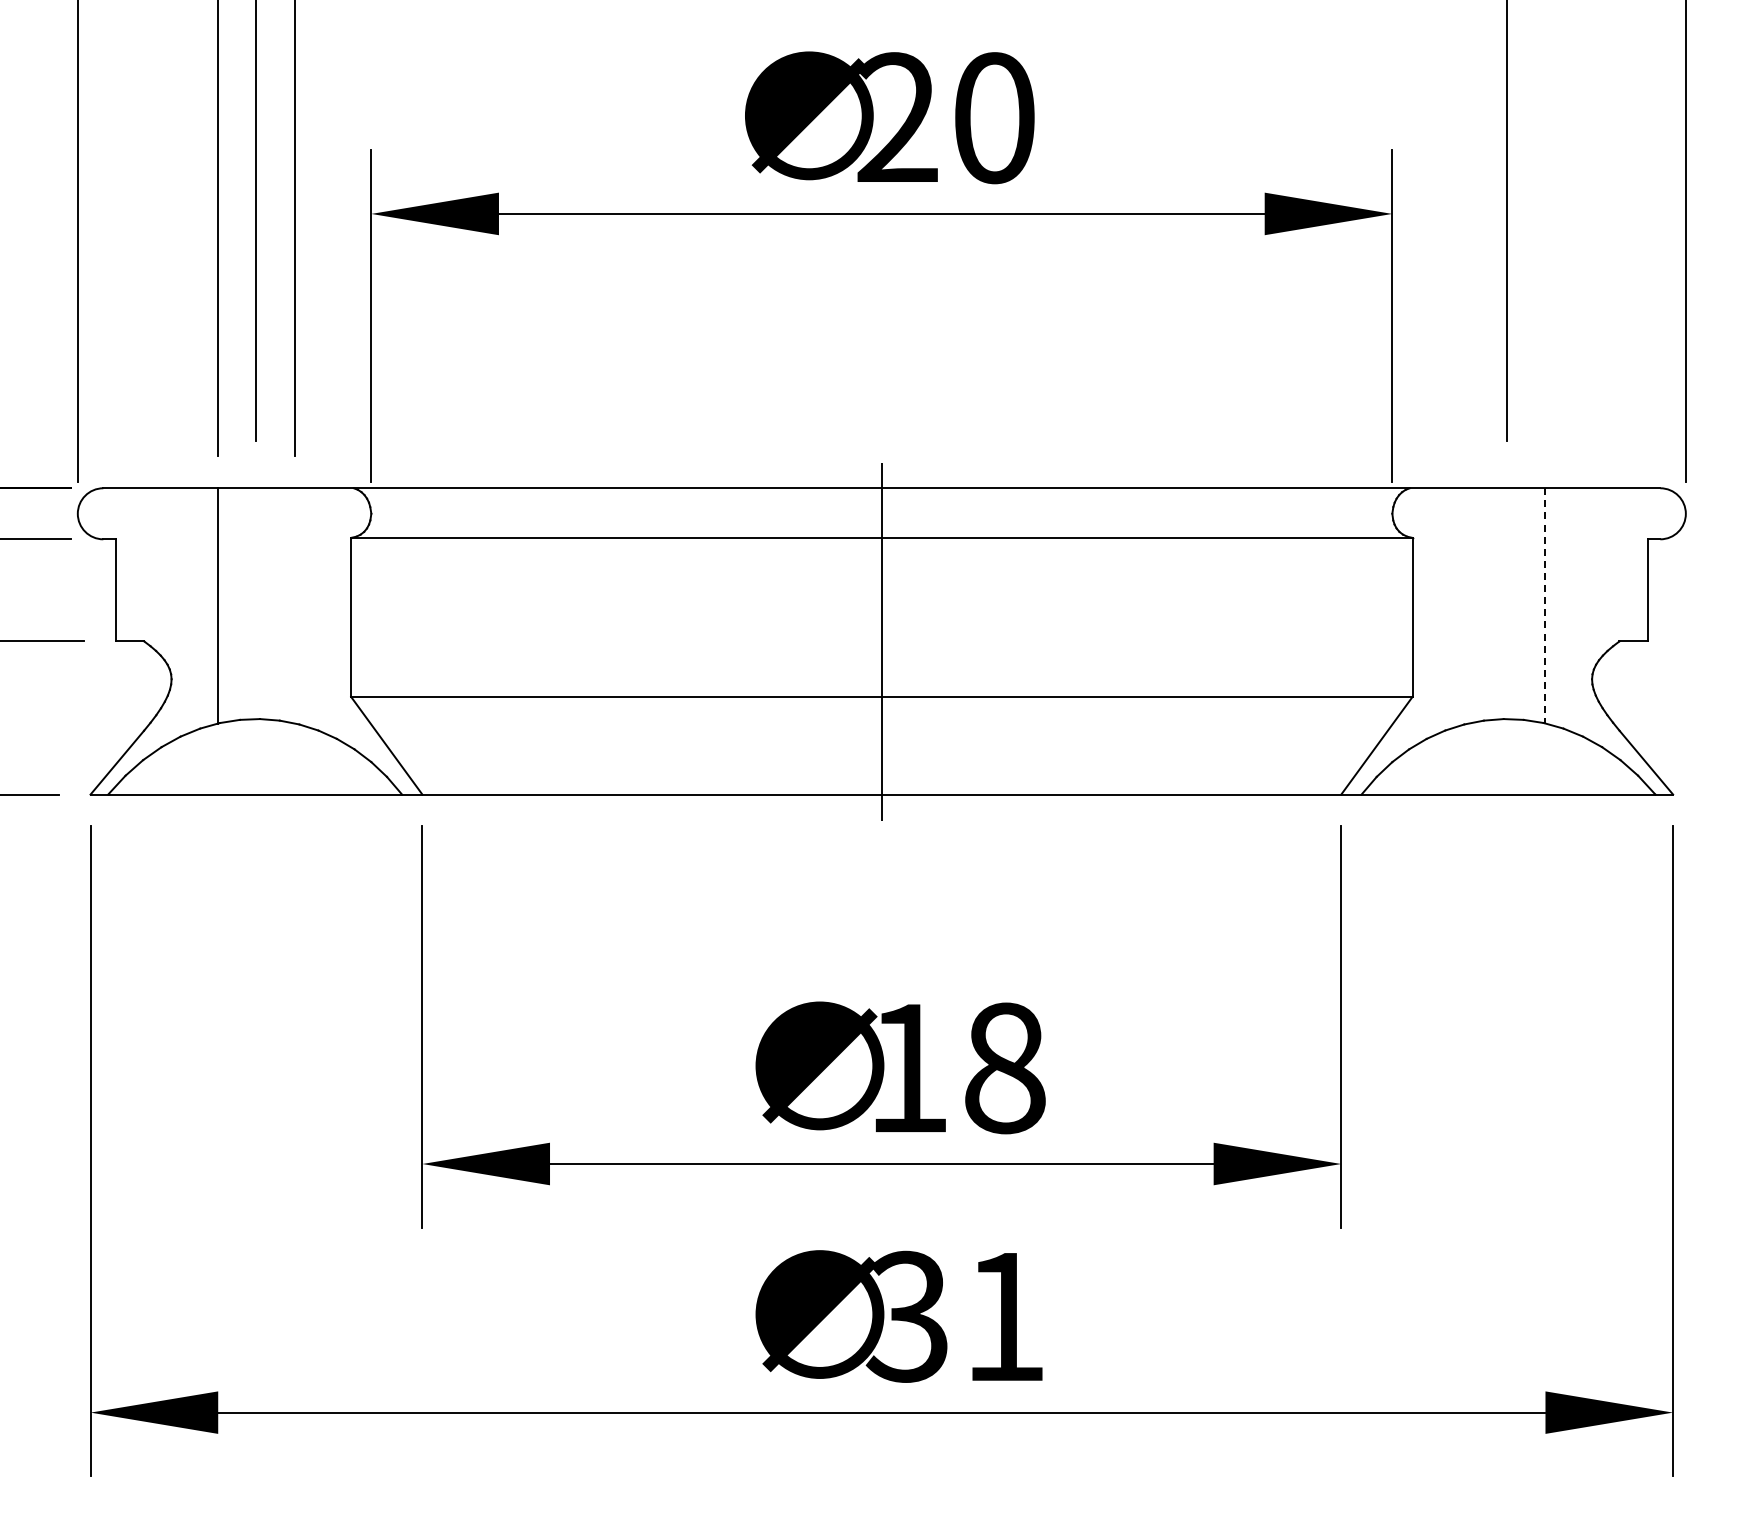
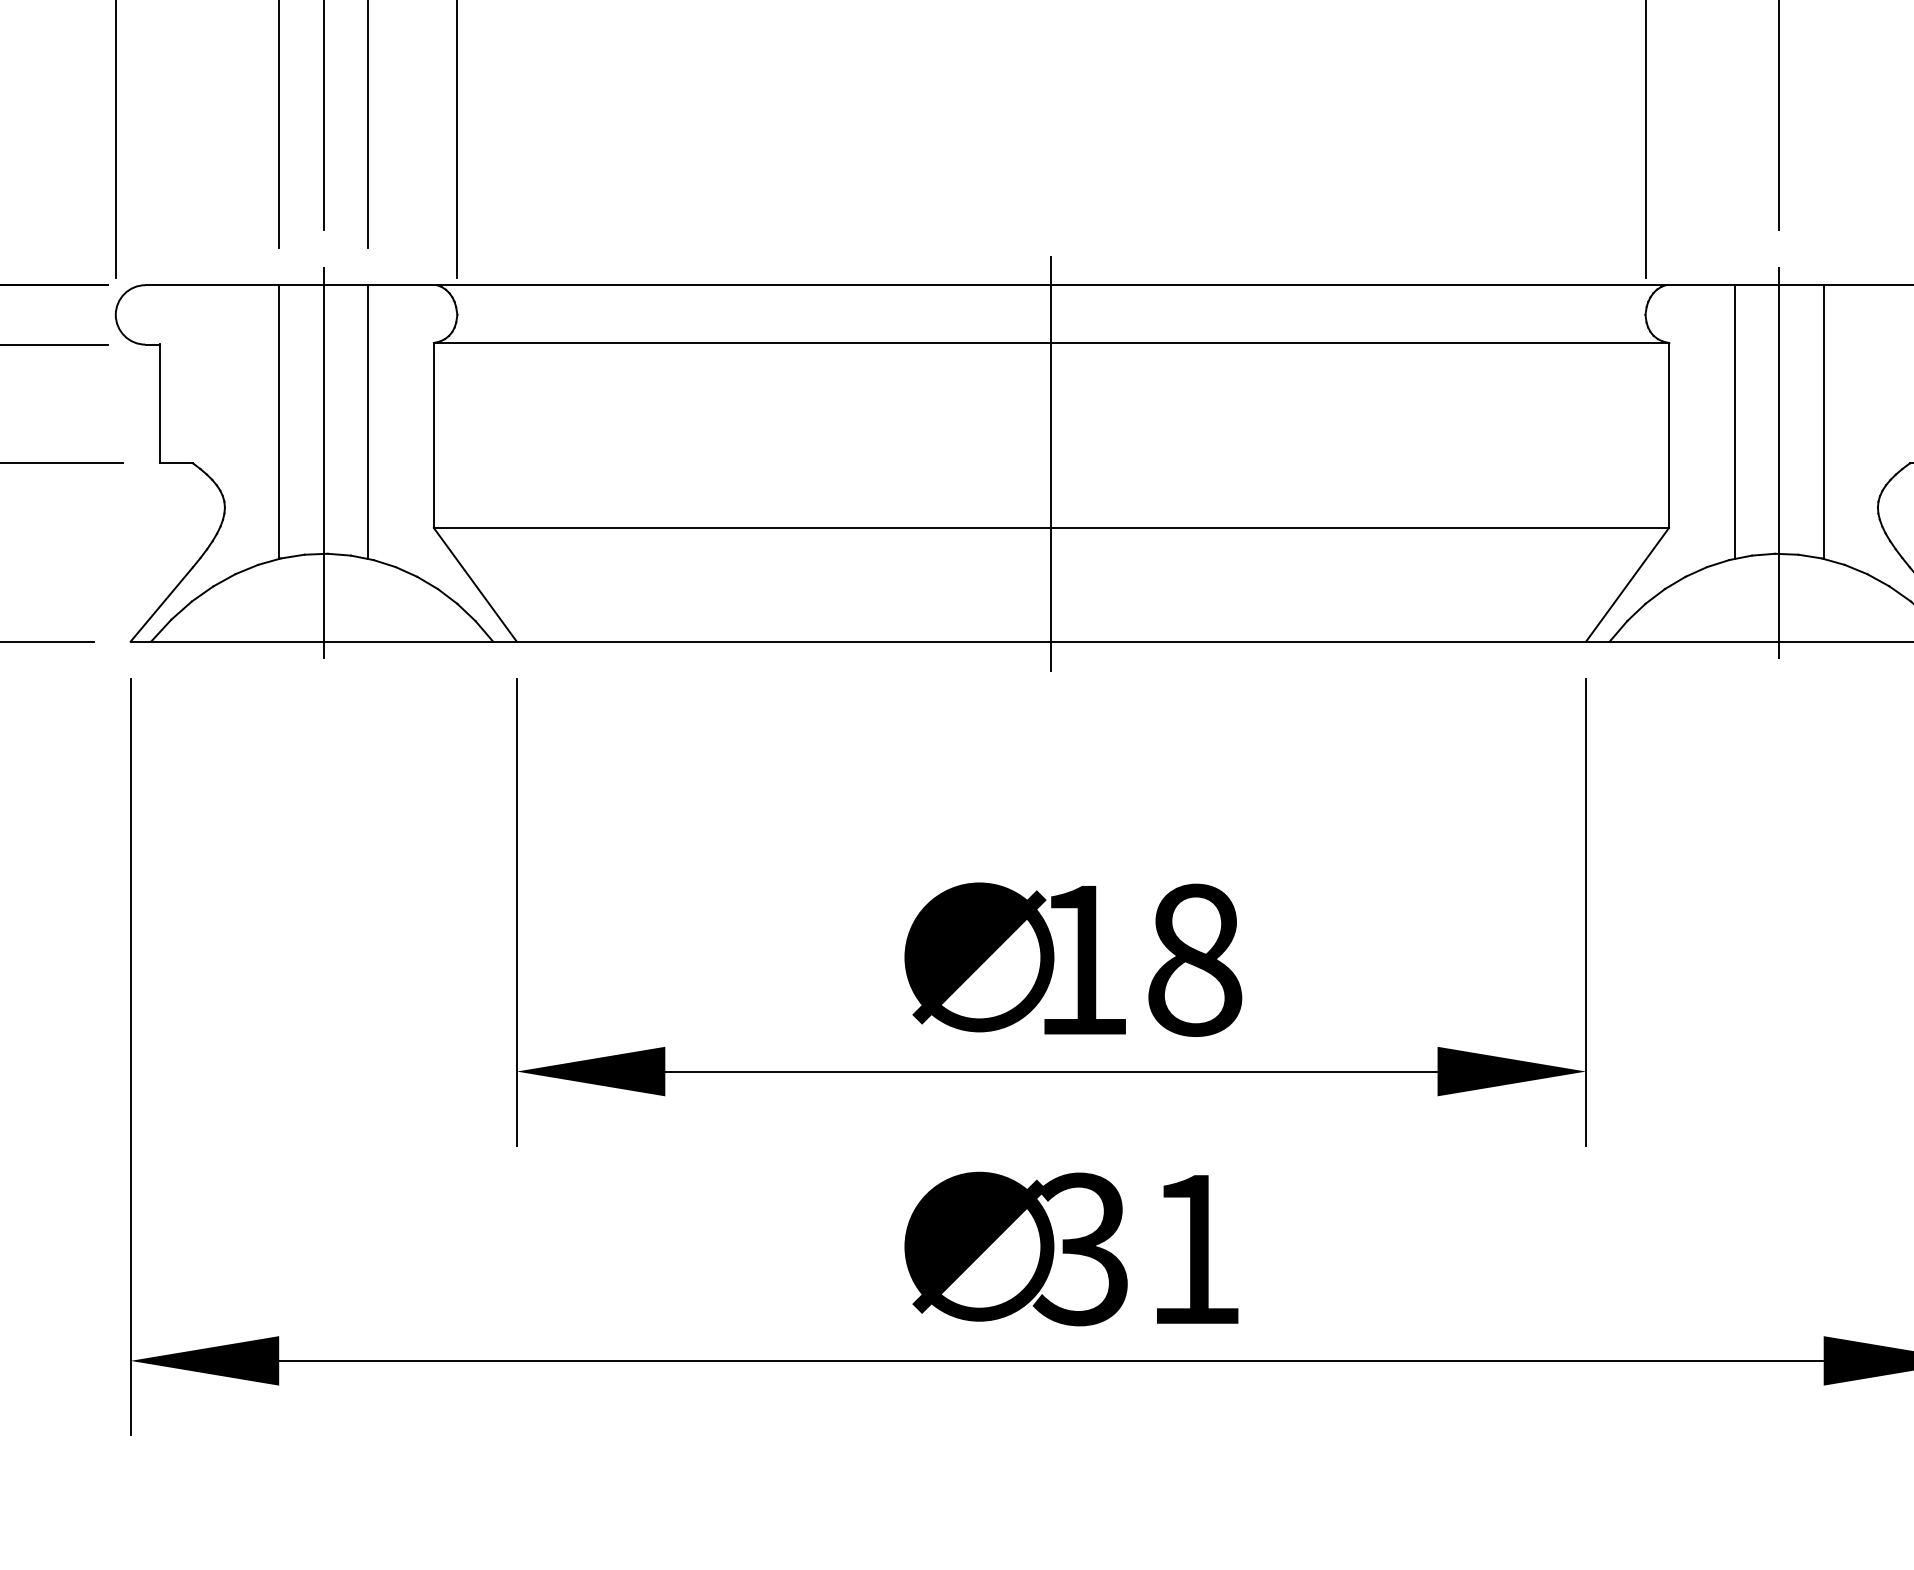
line: (294, 605) -> (367, 421), added
line: (1468, 605) -> (1734, 421), added
line: (1545, 605) -> (1823, 421), dashed -> solid
line: (256, 640) -> (323, 462), added
line: (1507, 640) -> (1779, 462), added

